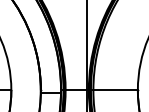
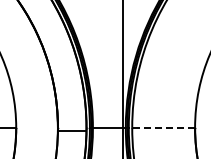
line: (115, 89) -> (163, 127), solid -> dashed

